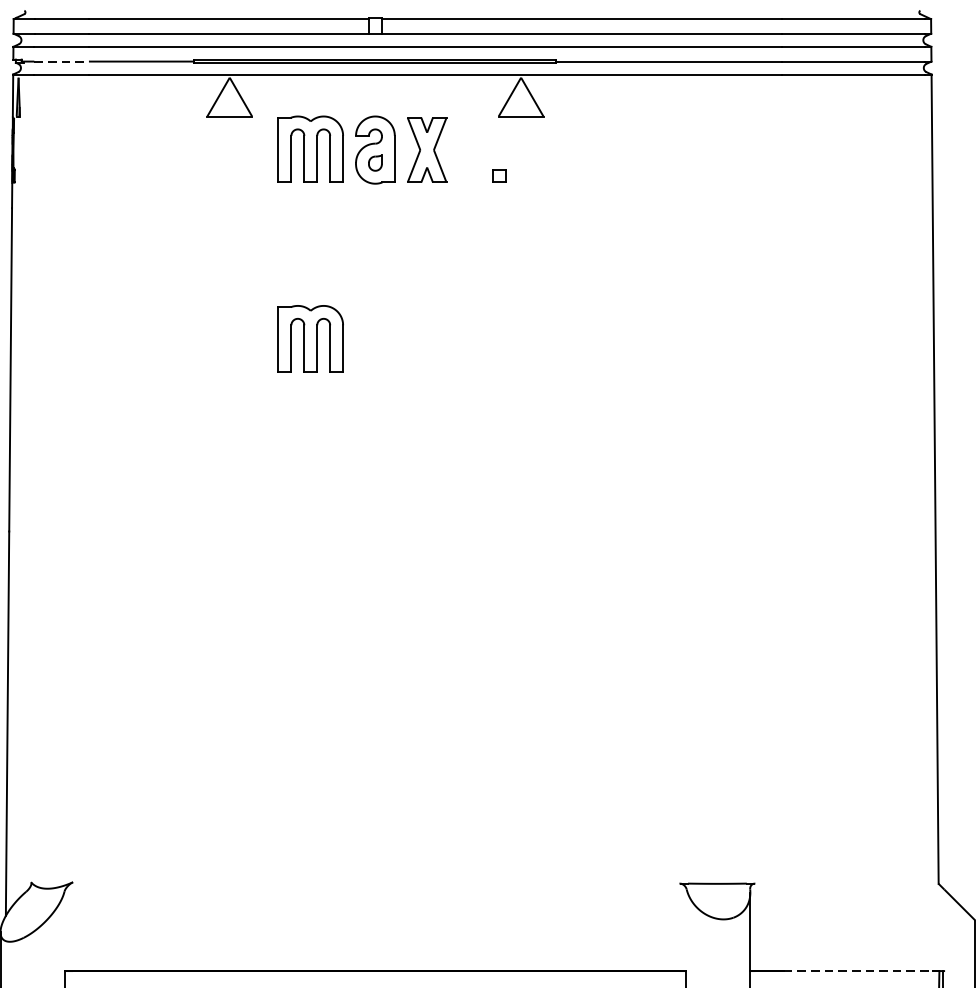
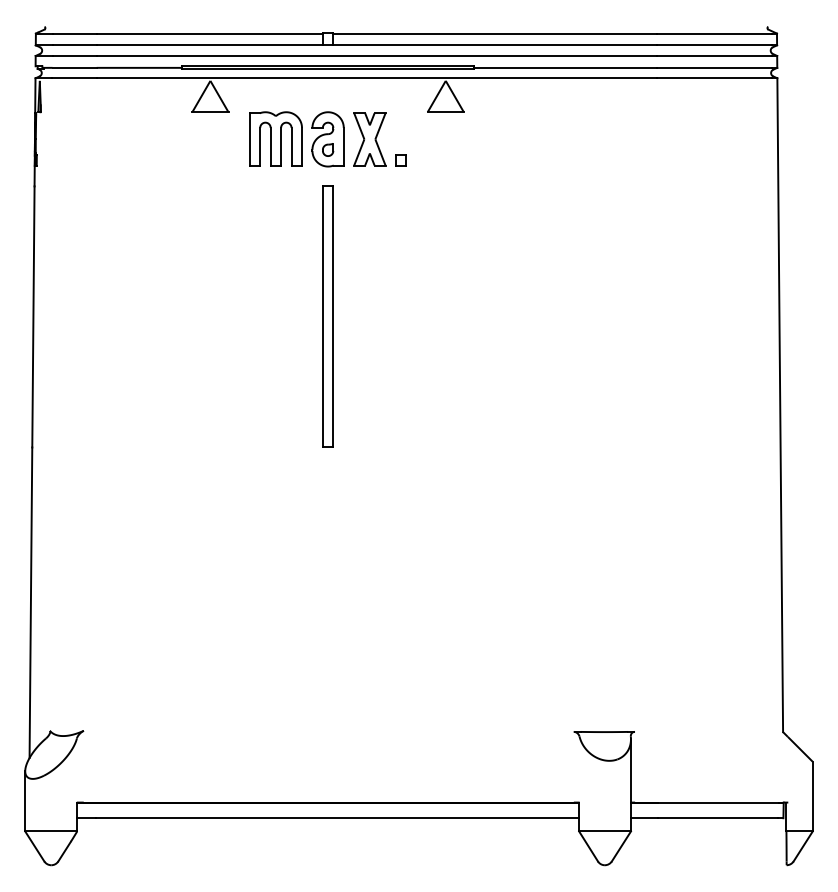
line: (62, 61) -> (75, 67), dashed -> solid
part: (498, 176) -> (400, 160), moved
part: (310, 338) -> (275, 291), removed
part: (374, 369) -> (327, 316), added
line: (858, 970) -> (718, 802), dashed -> solid

